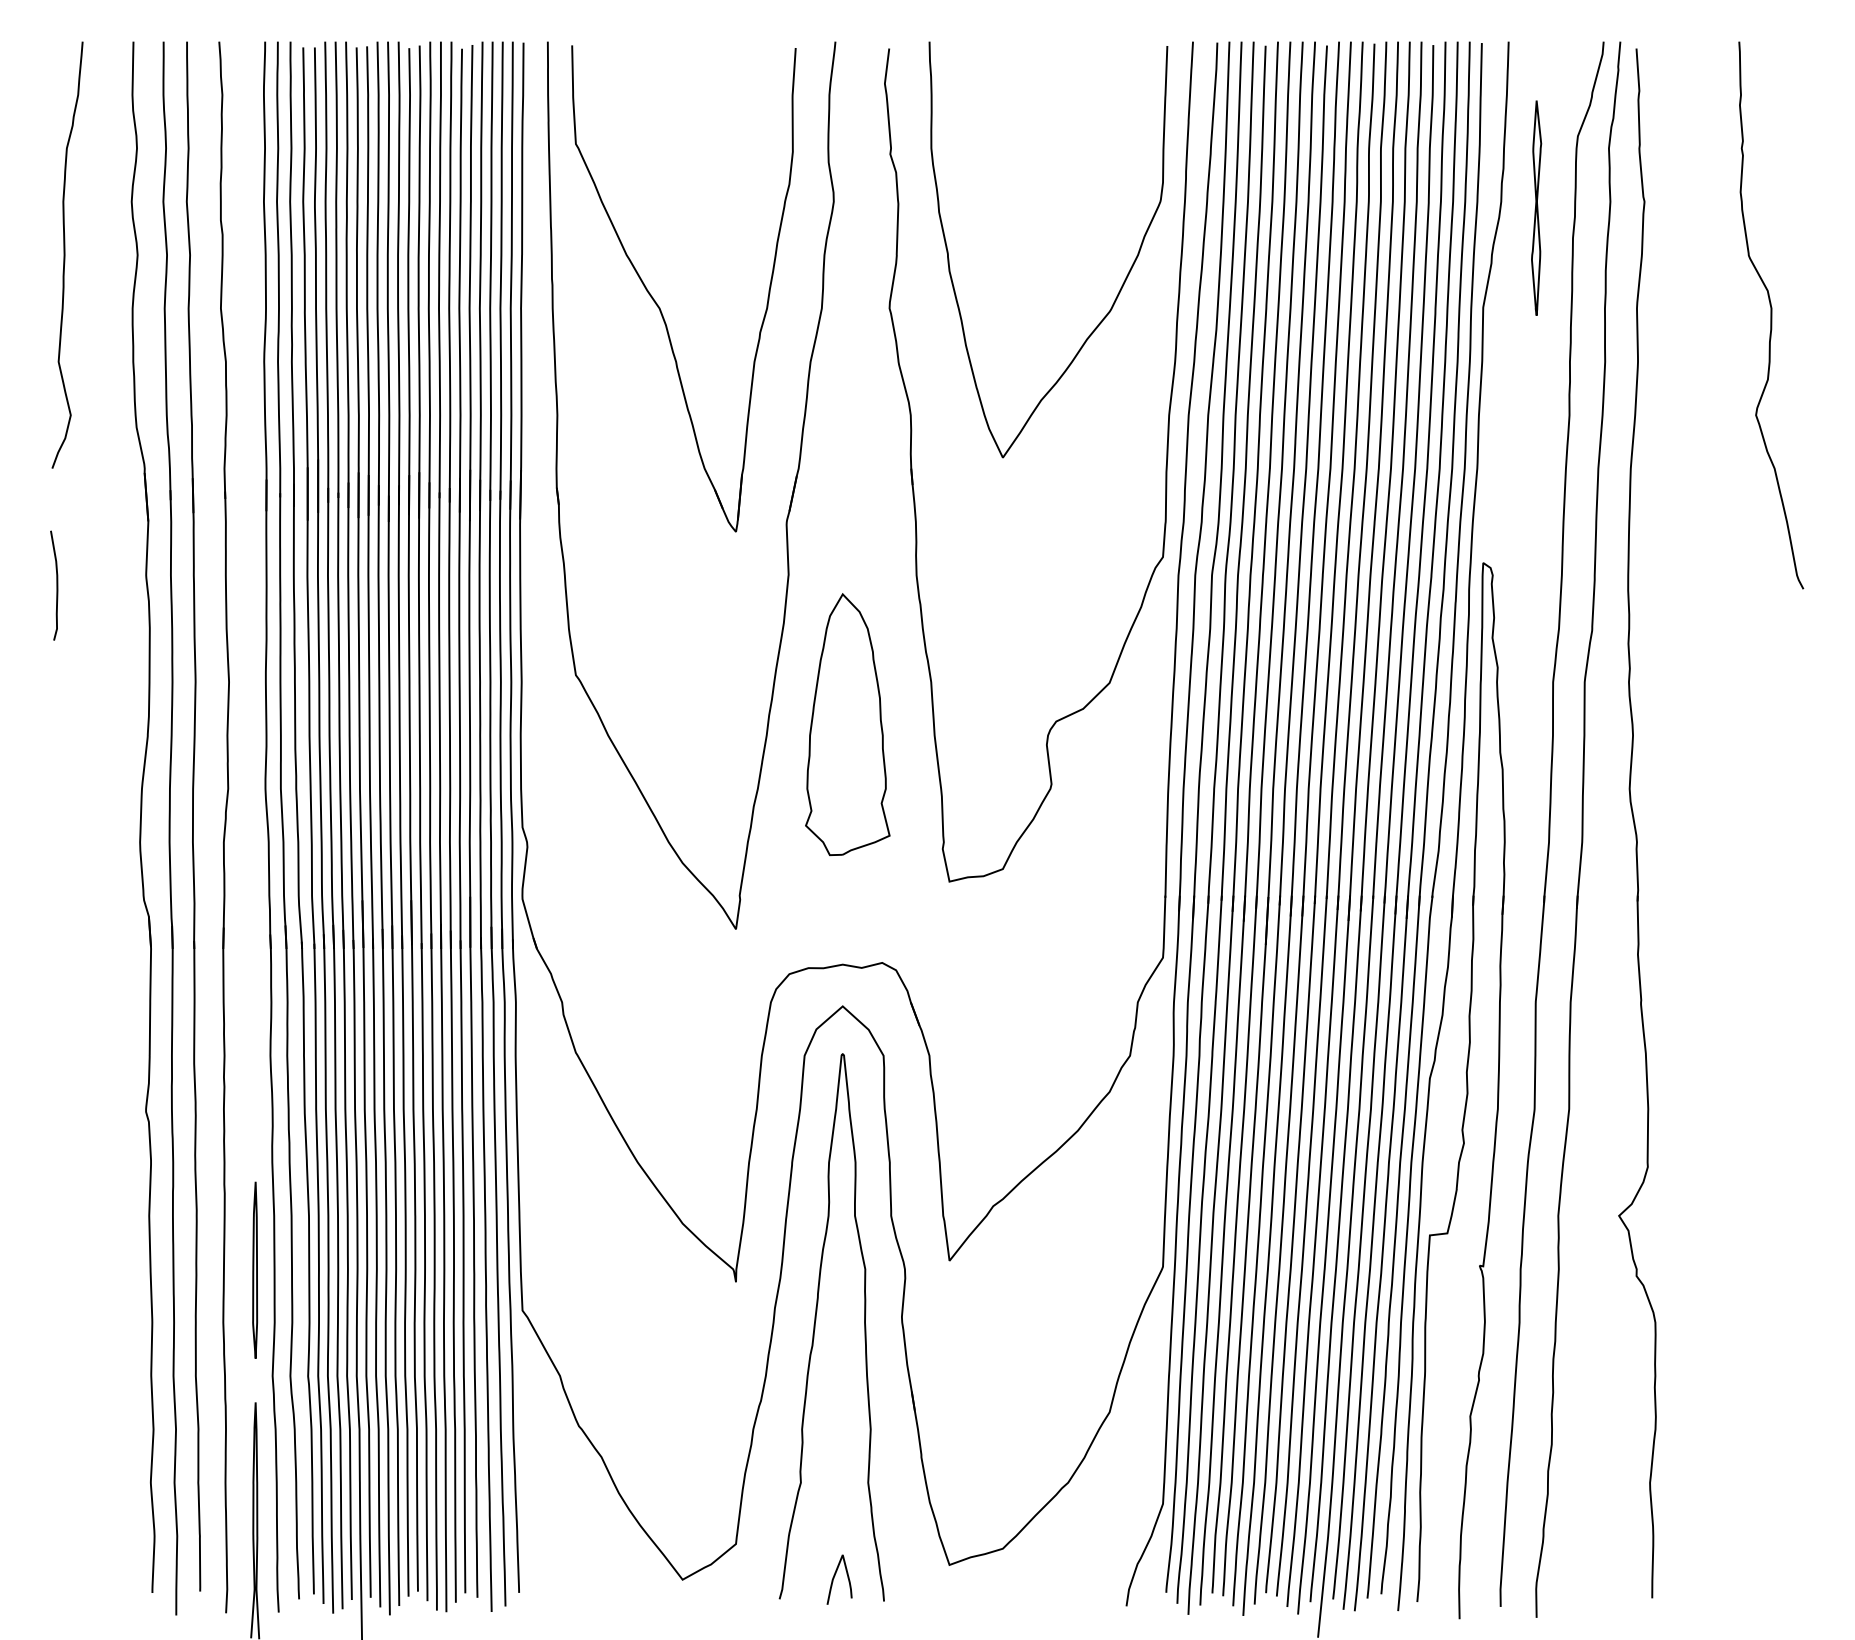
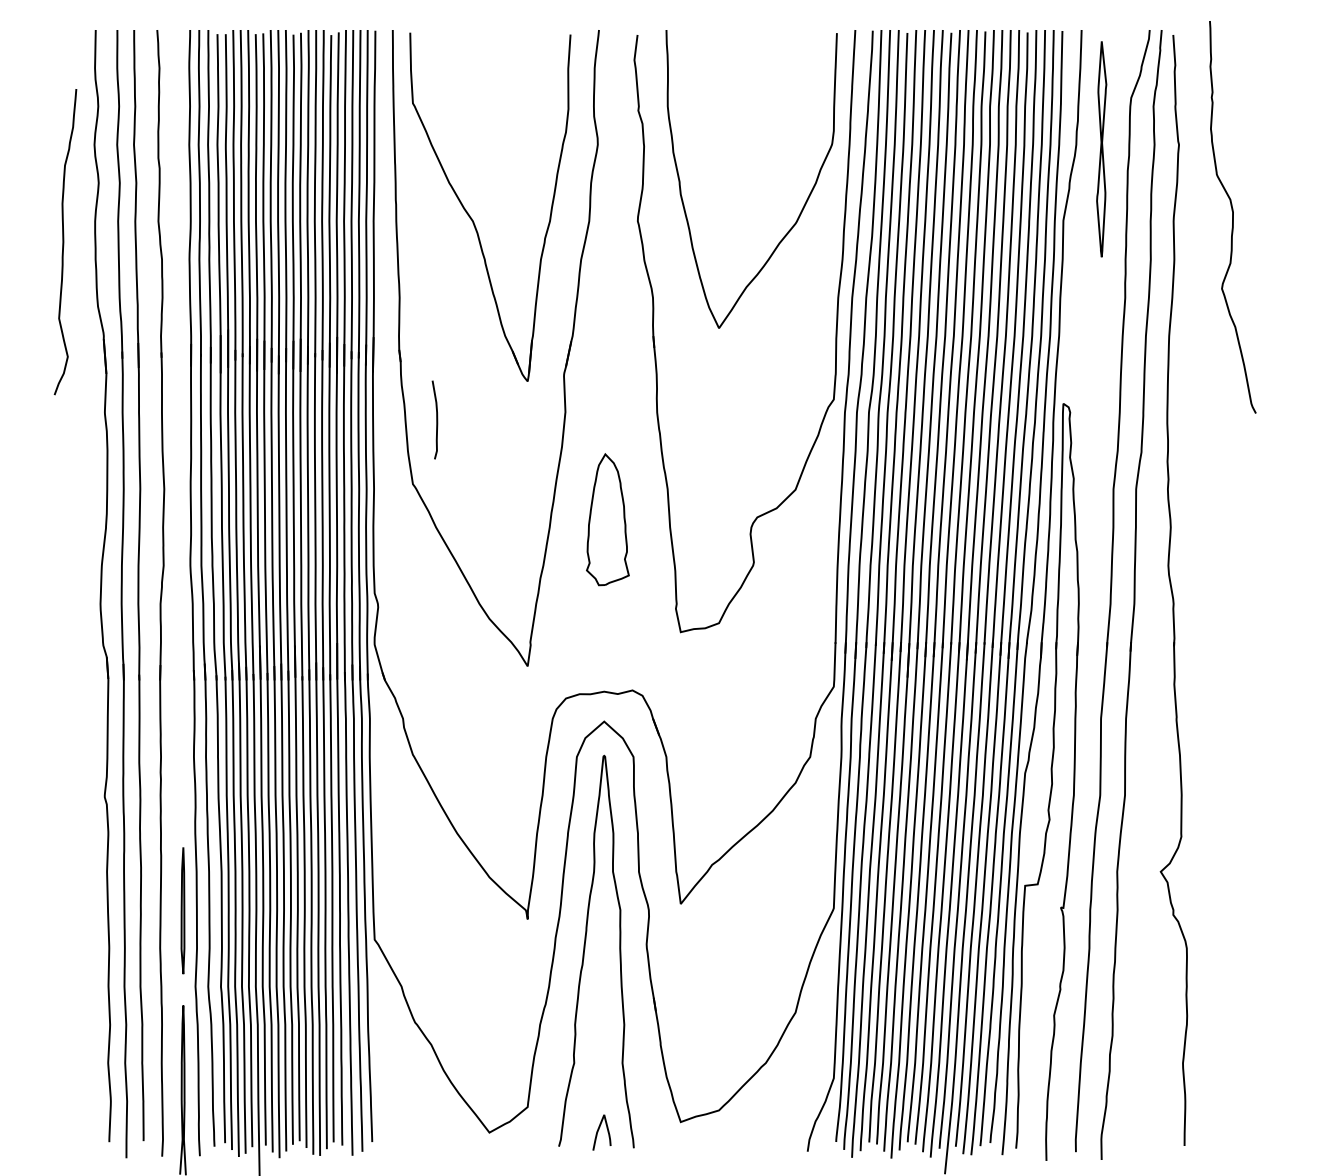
part: (1536, 208) -> (1101, 149), size x1.4
curve: (66, 255) -> (64, 242), moved
curve: (1770, 315) -> (1232, 217), moved
curve: (56, 584) -> (436, 419), moved
part: (847, 724) -> (607, 519), size x0.7

